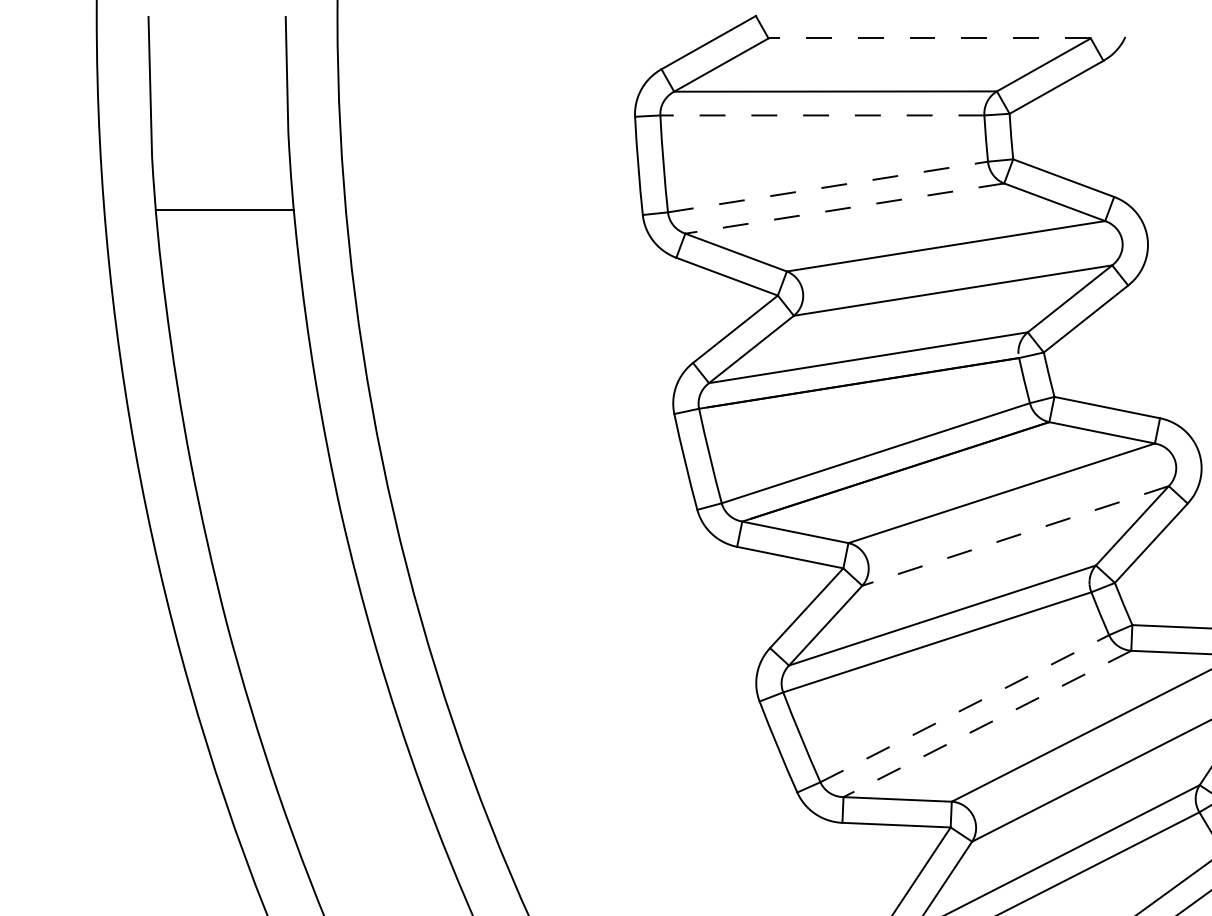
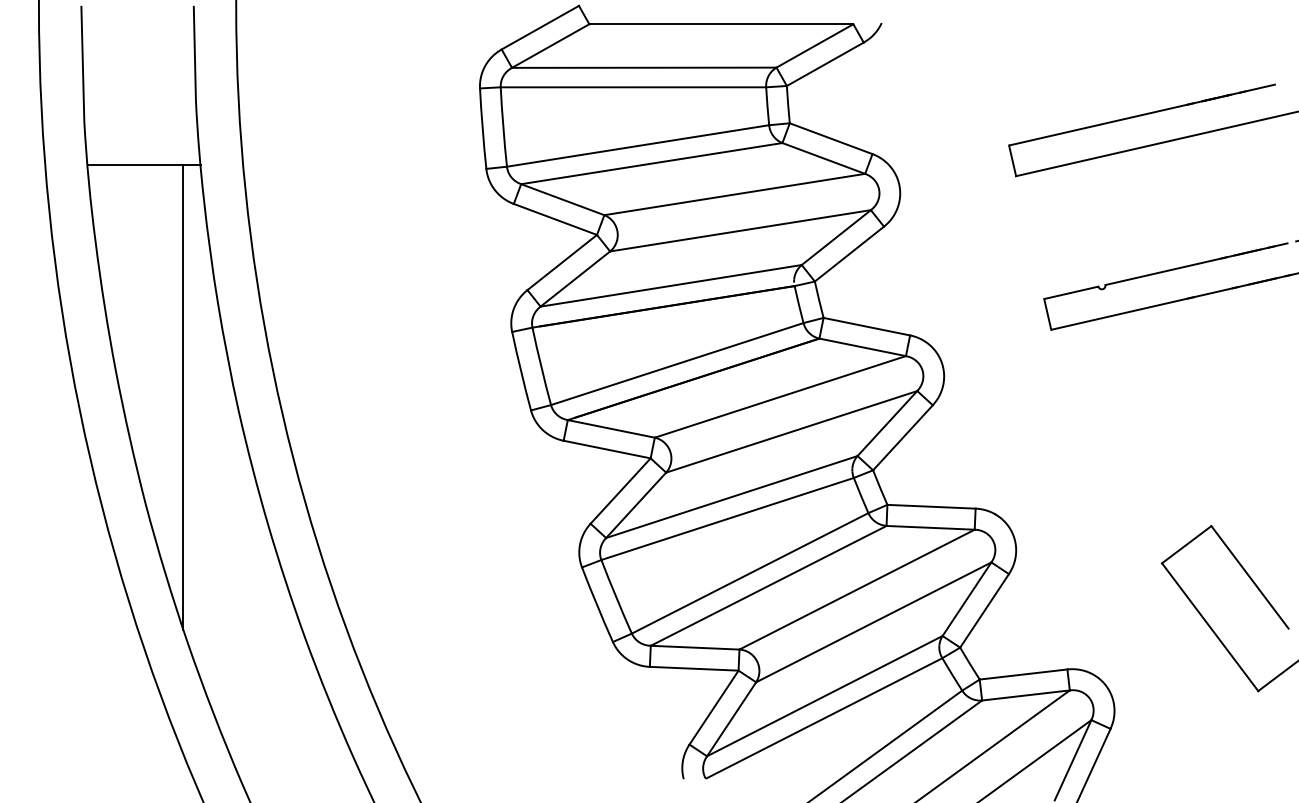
line: (928, 38) -> (720, 24), dashed -> solid
line: (822, 115) -> (633, 87), dashed -> solid
line: (828, 186) -> (638, 145), dashed -> solid
line: (844, 208) -> (651, 163), dashed -> solid
line: (273, 492) -> (183, 396), added
line: (1015, 535) -> (791, 431), dashed -> solid
line: (965, 708) -> (750, 573), dashed -> solid
line: (987, 724) -> (768, 586), dashed -> solid

